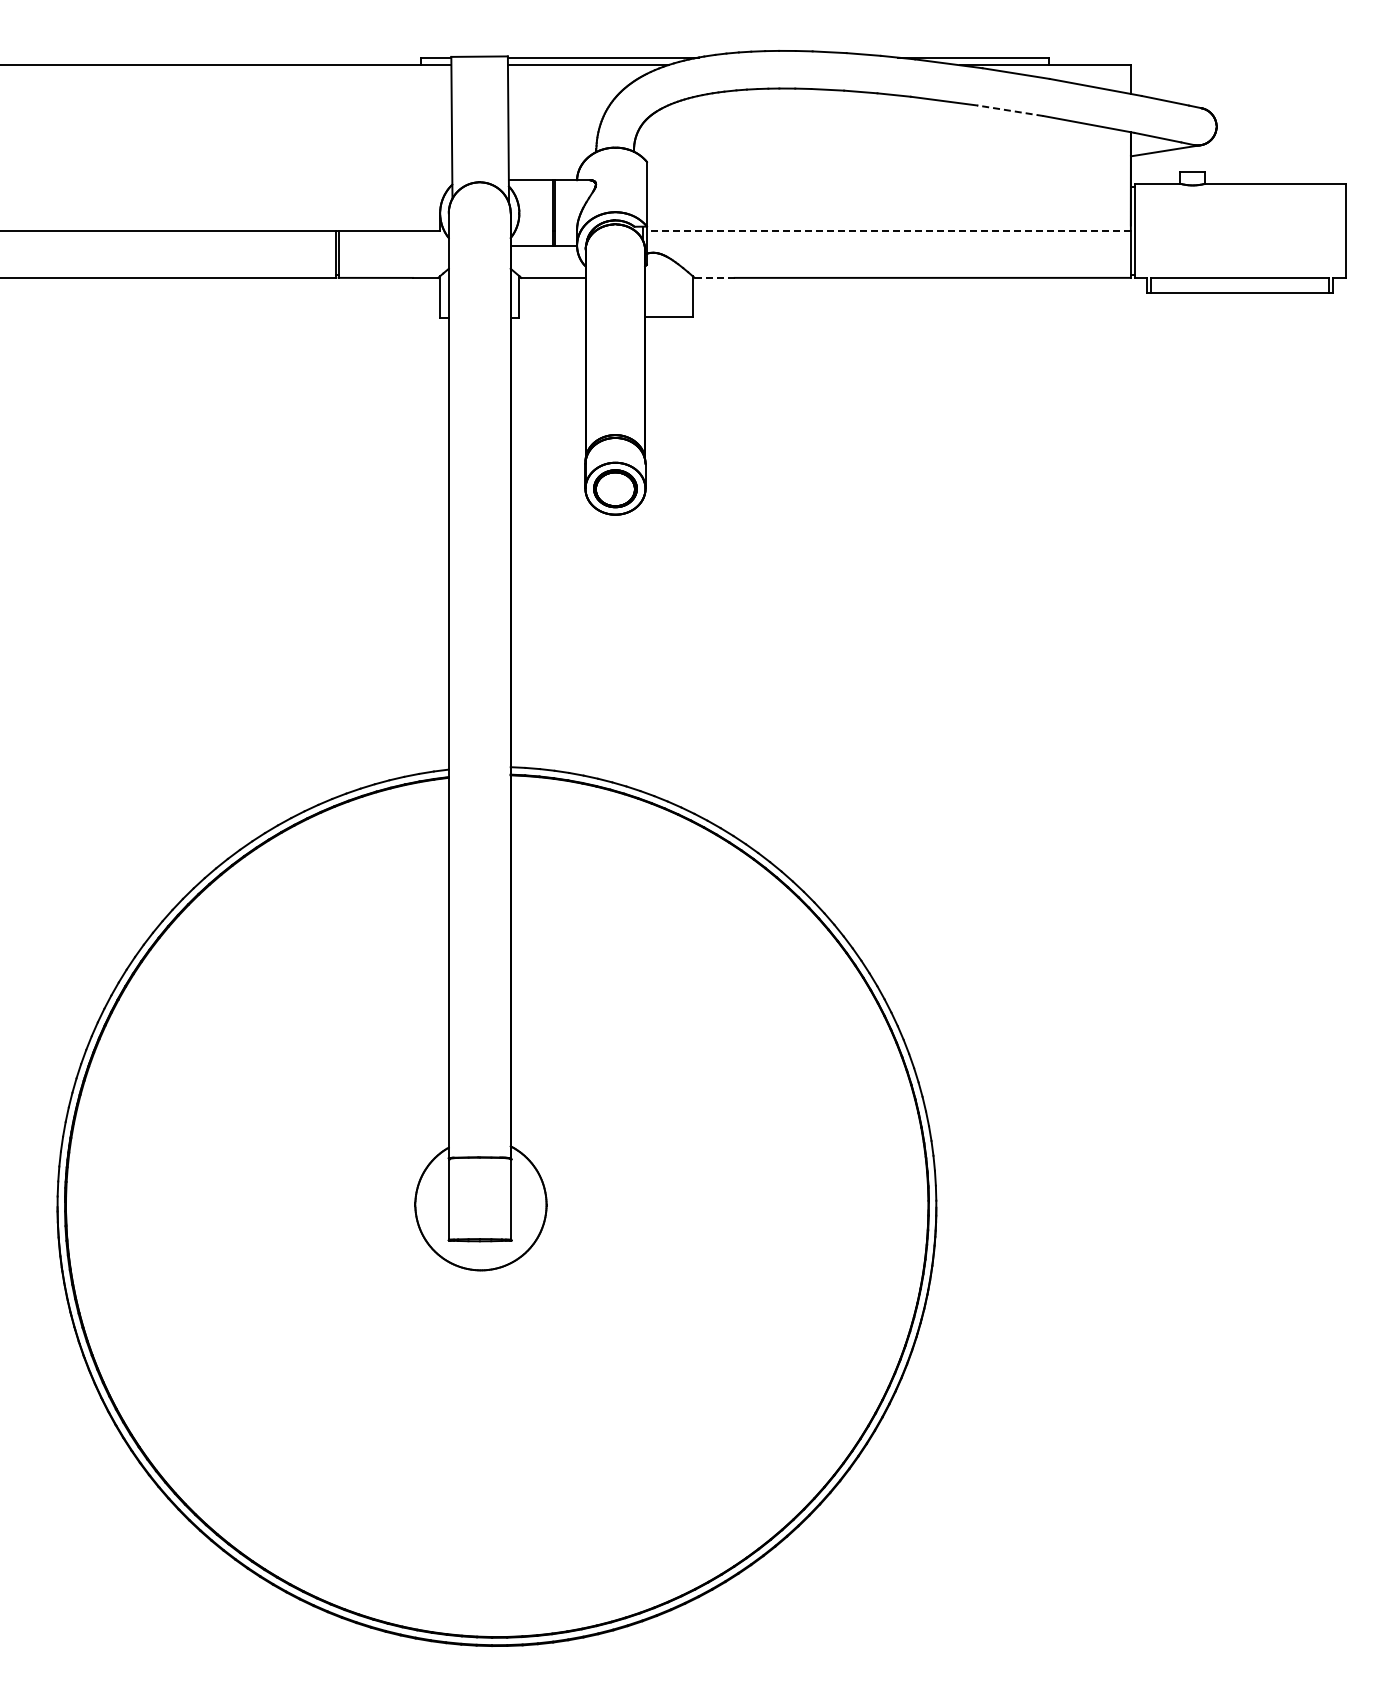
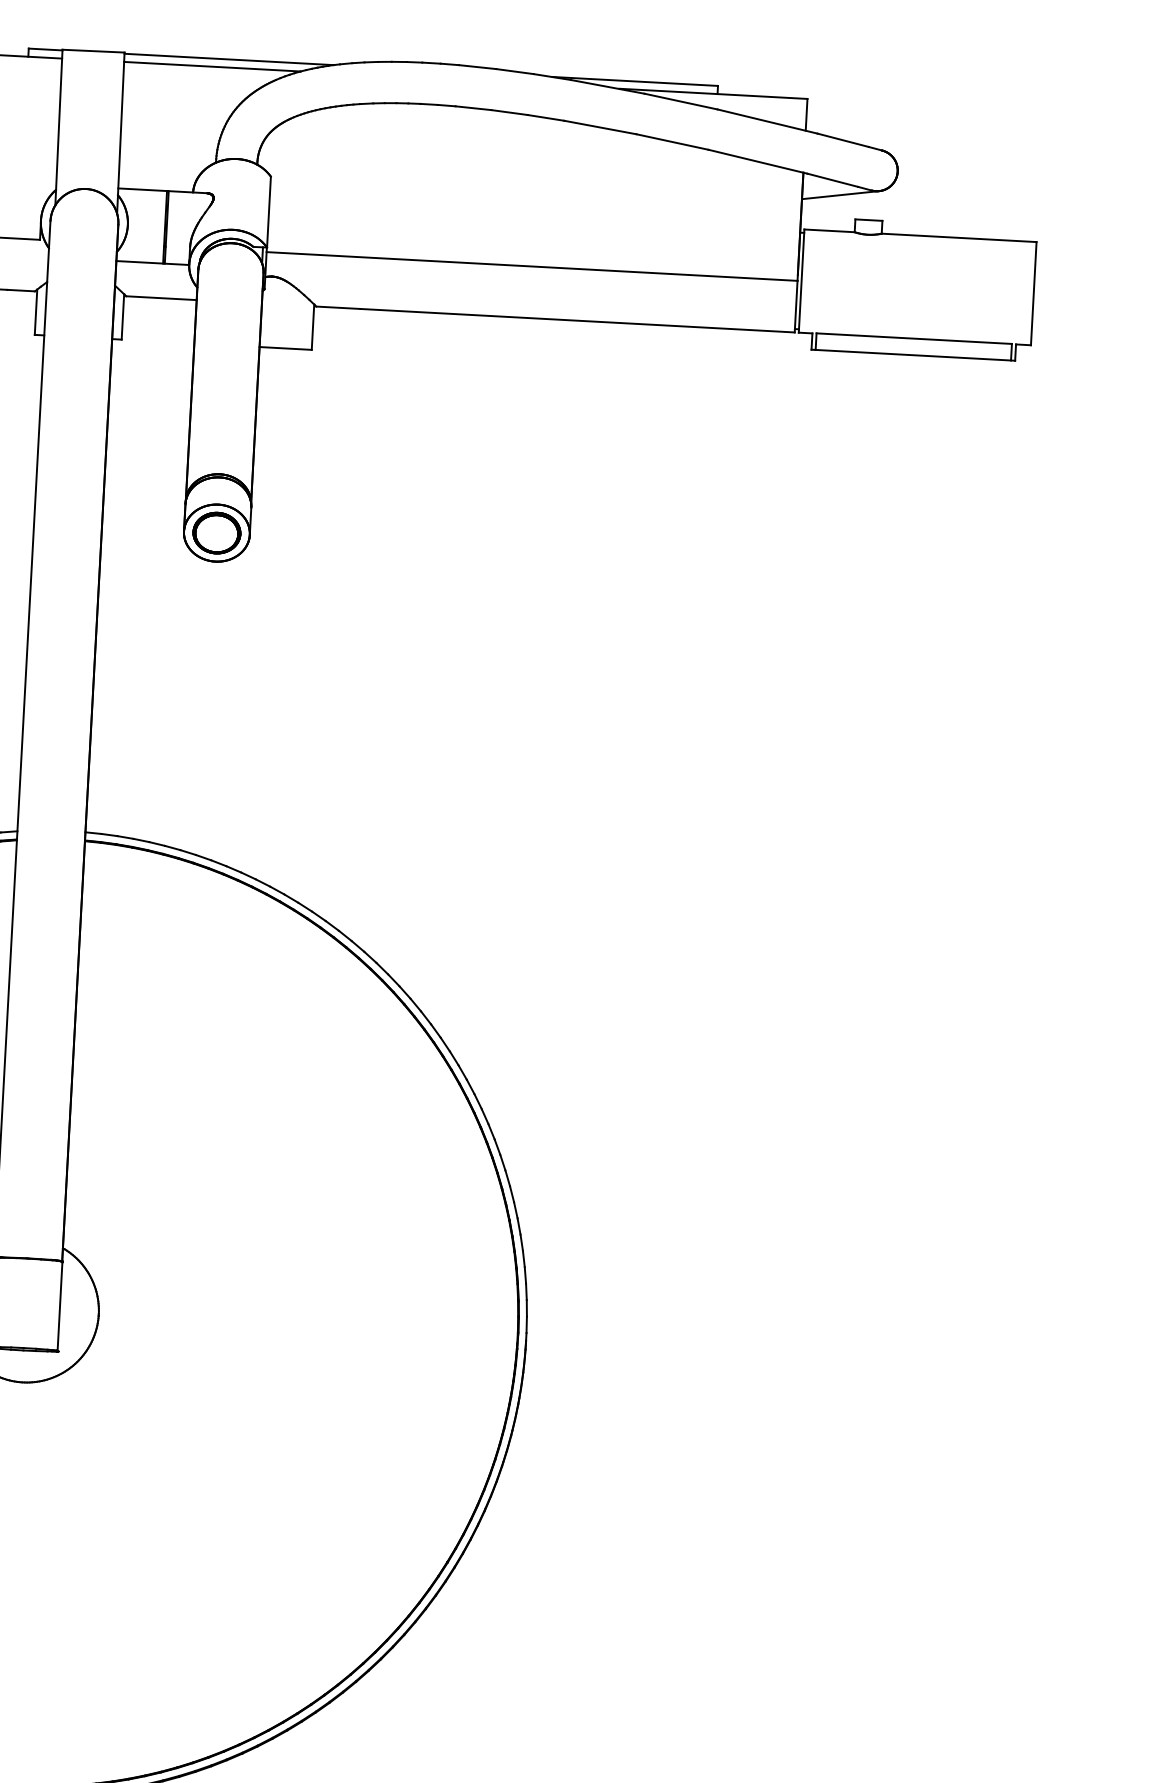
line: (1009, 110) -> (671, 141), dashed -> solid
line: (888, 230) -> (531, 266), dashed -> solid
line: (715, 277) -> (339, 307), dashed -> solid

